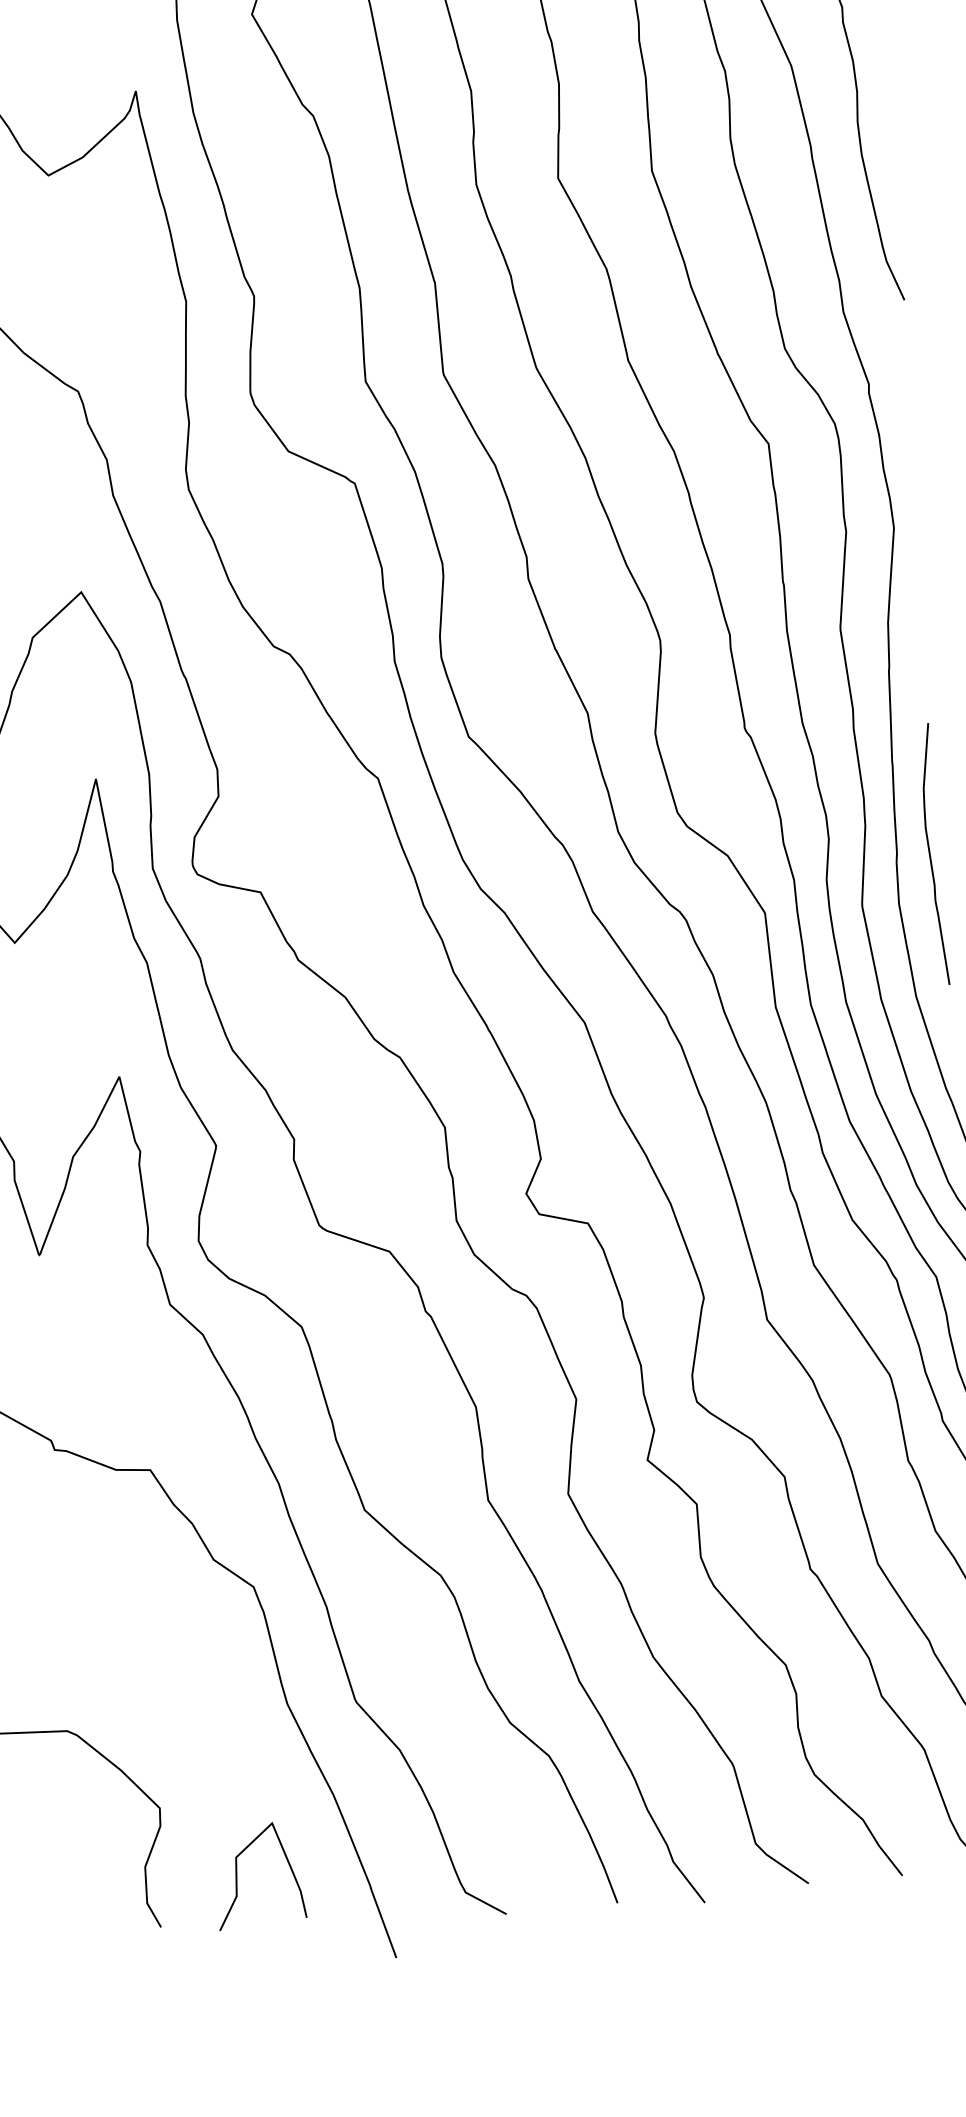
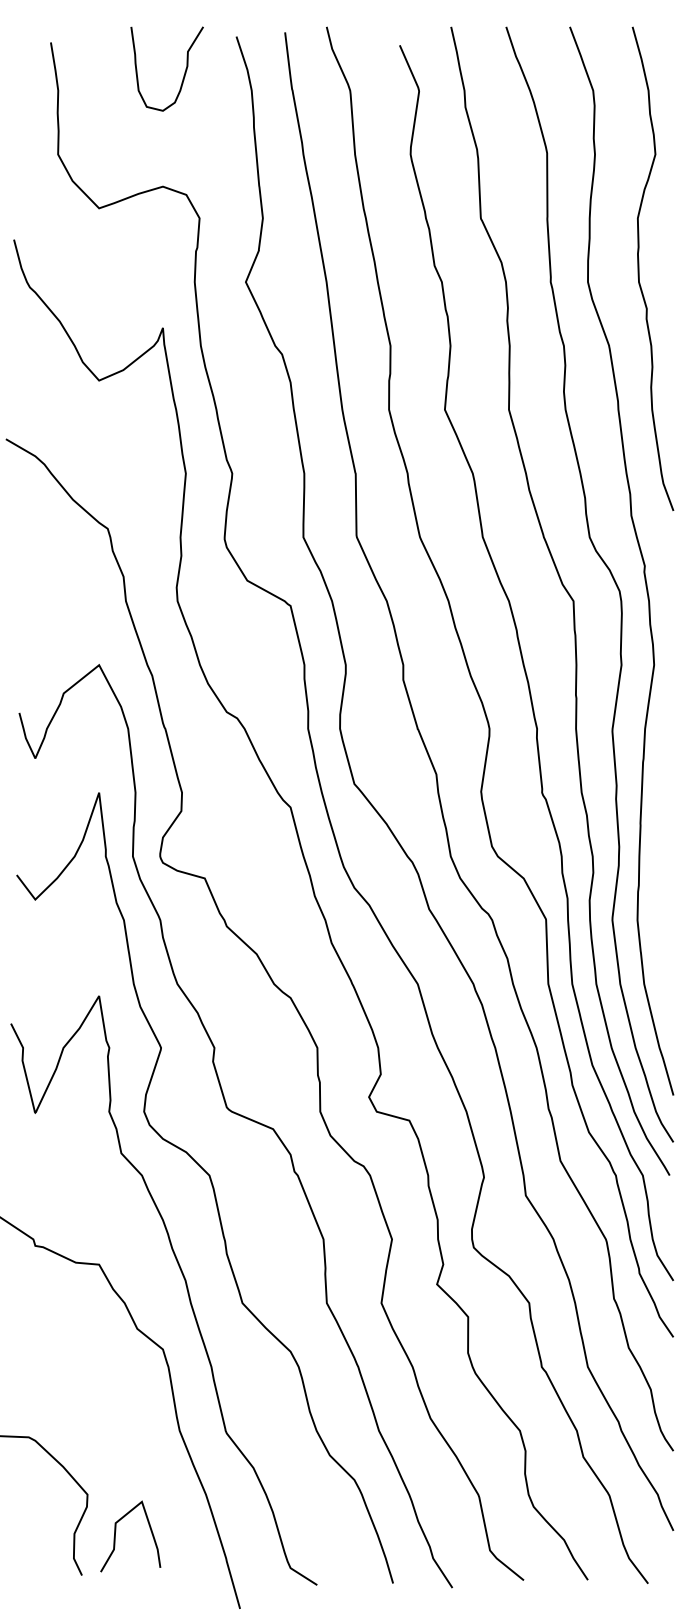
curve: (930, 854) -> (661, 888), removed
curve: (238, 1869) -> (116, 1531), moved

